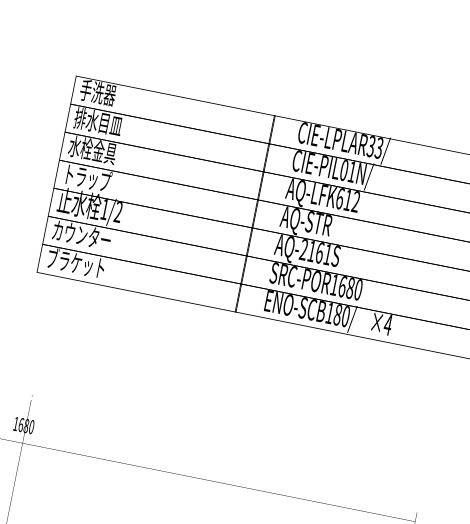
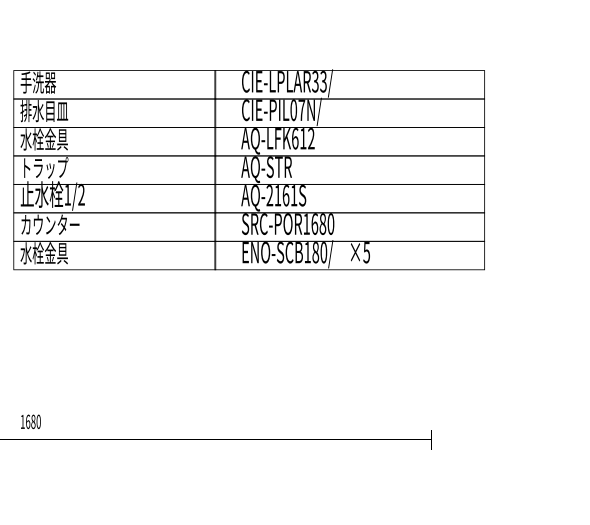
text: (352, 171) -> (301, 109), CIE-PIL01N/ -> CIE-PIL07N/
text: (75, 263) -> (49, 253), ブラケット -> 水栓金具
text: (387, 324) -> (366, 252), ×4 -> ×5

